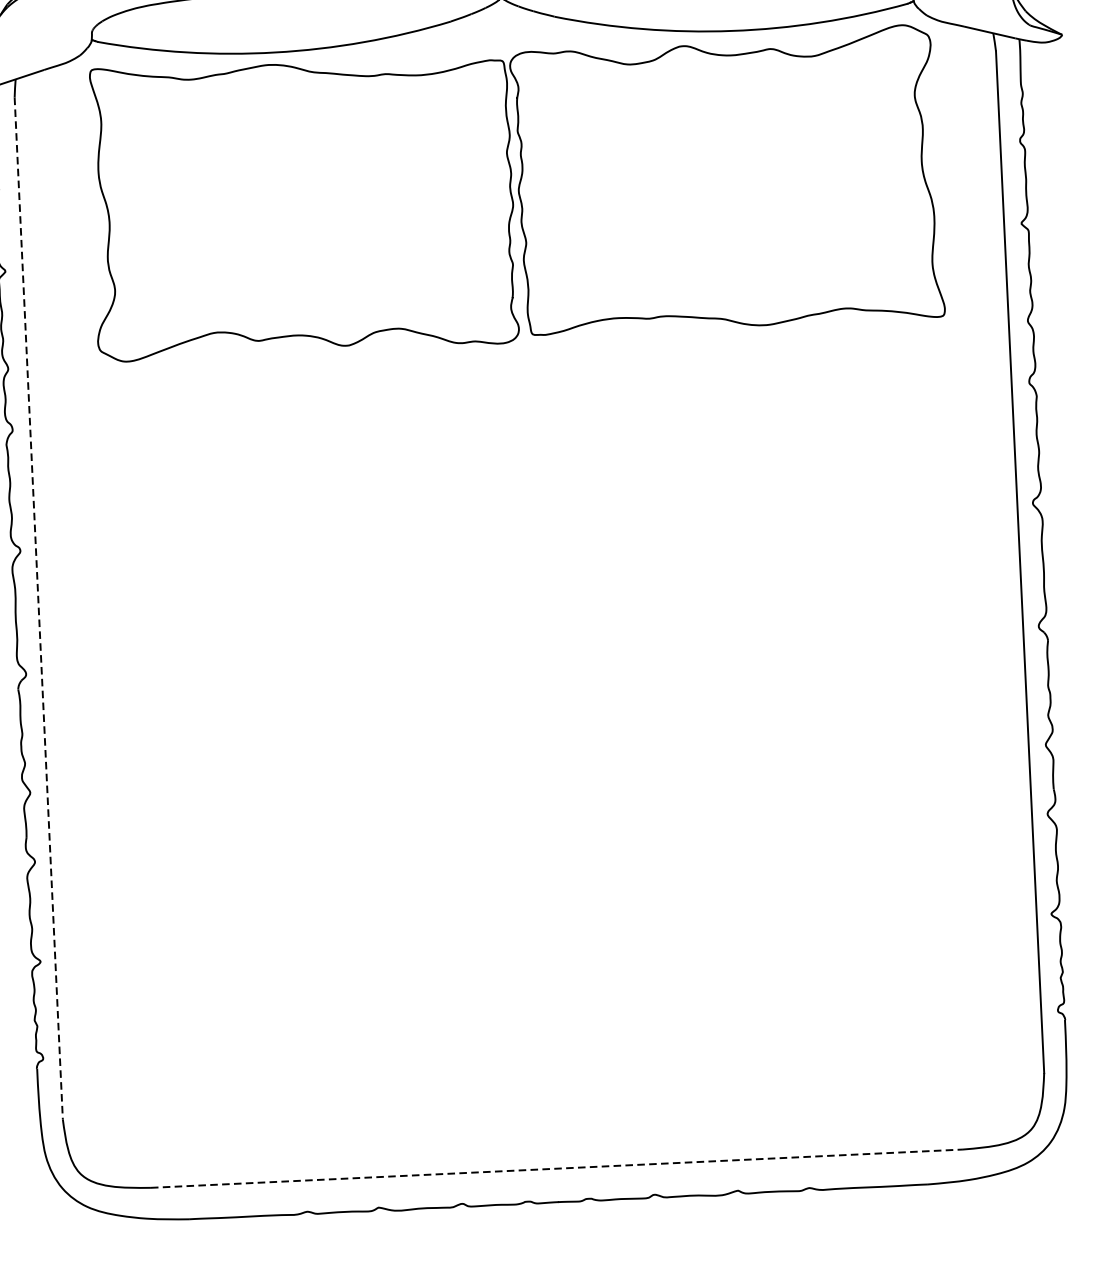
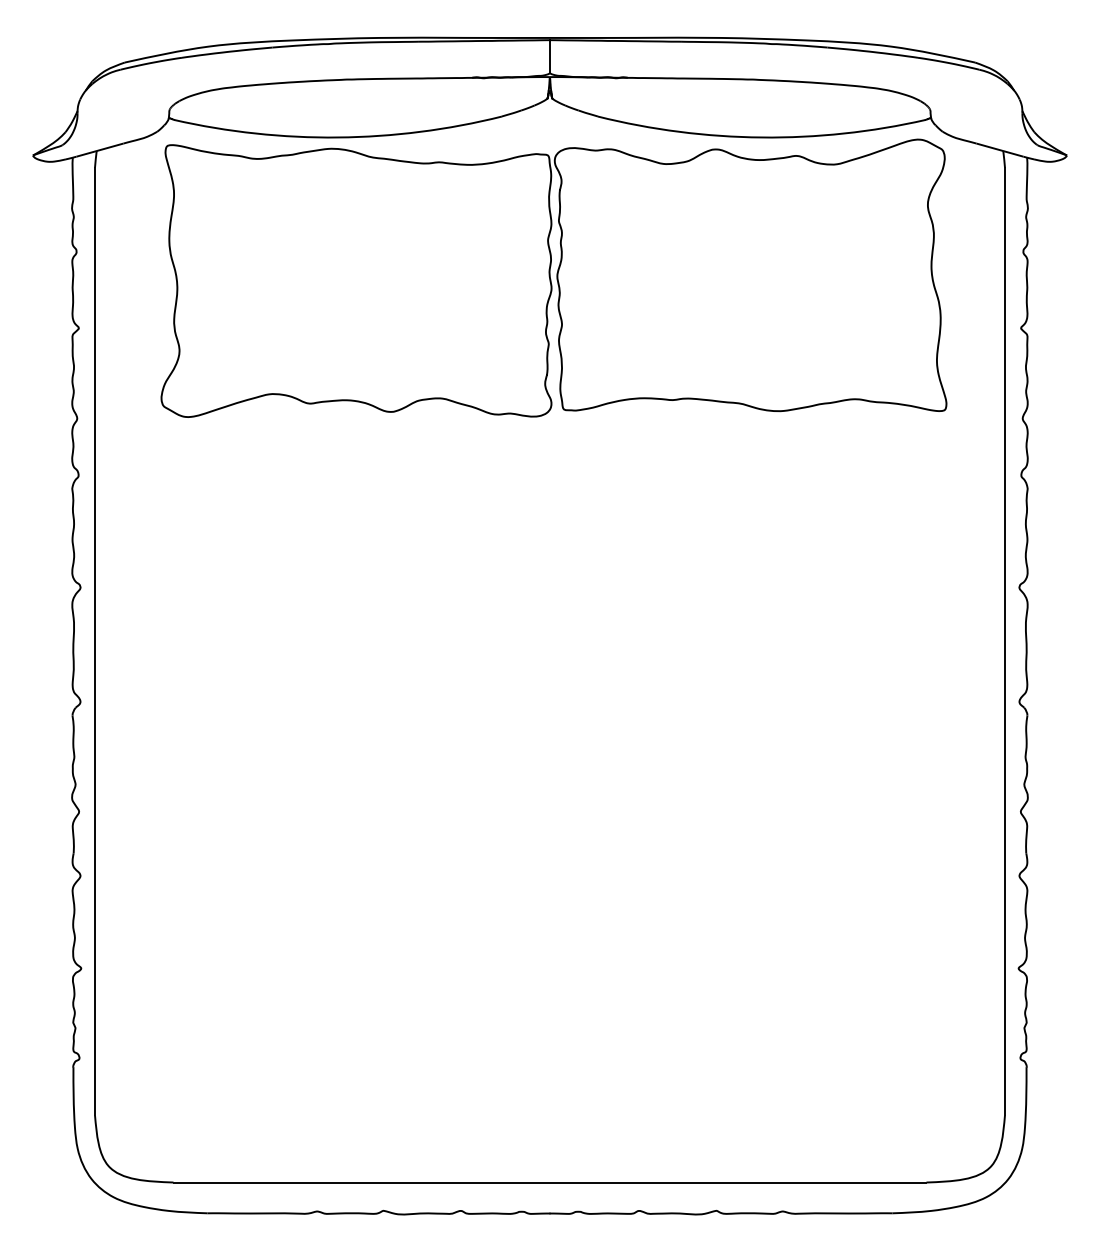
line: (39, 608) -> (95, 641), dashed -> solid
line: (557, 1168) -> (550, 1182), dashed -> solid

